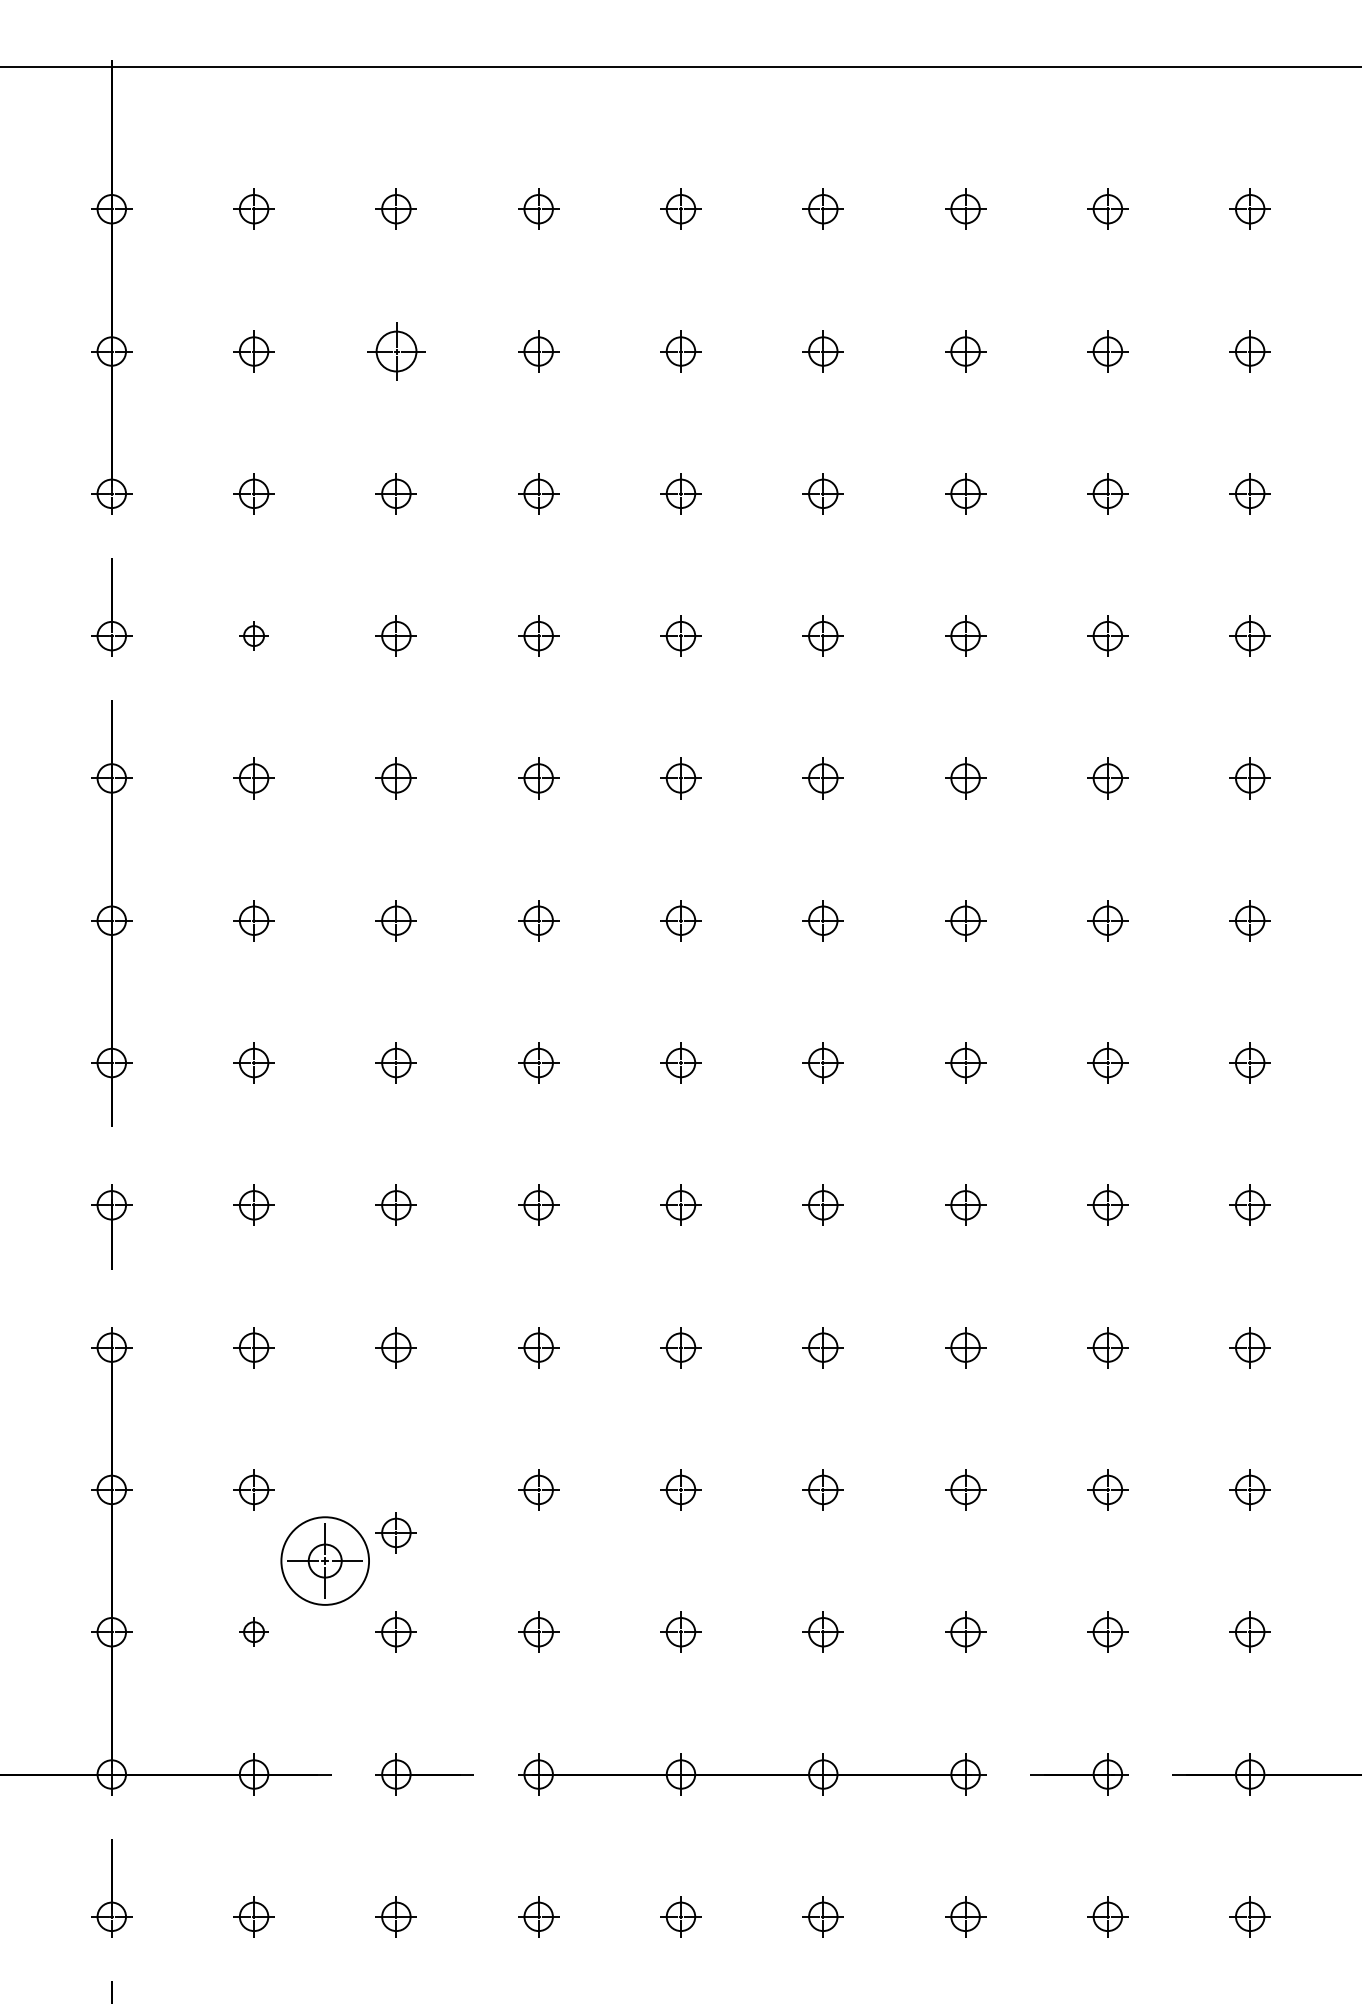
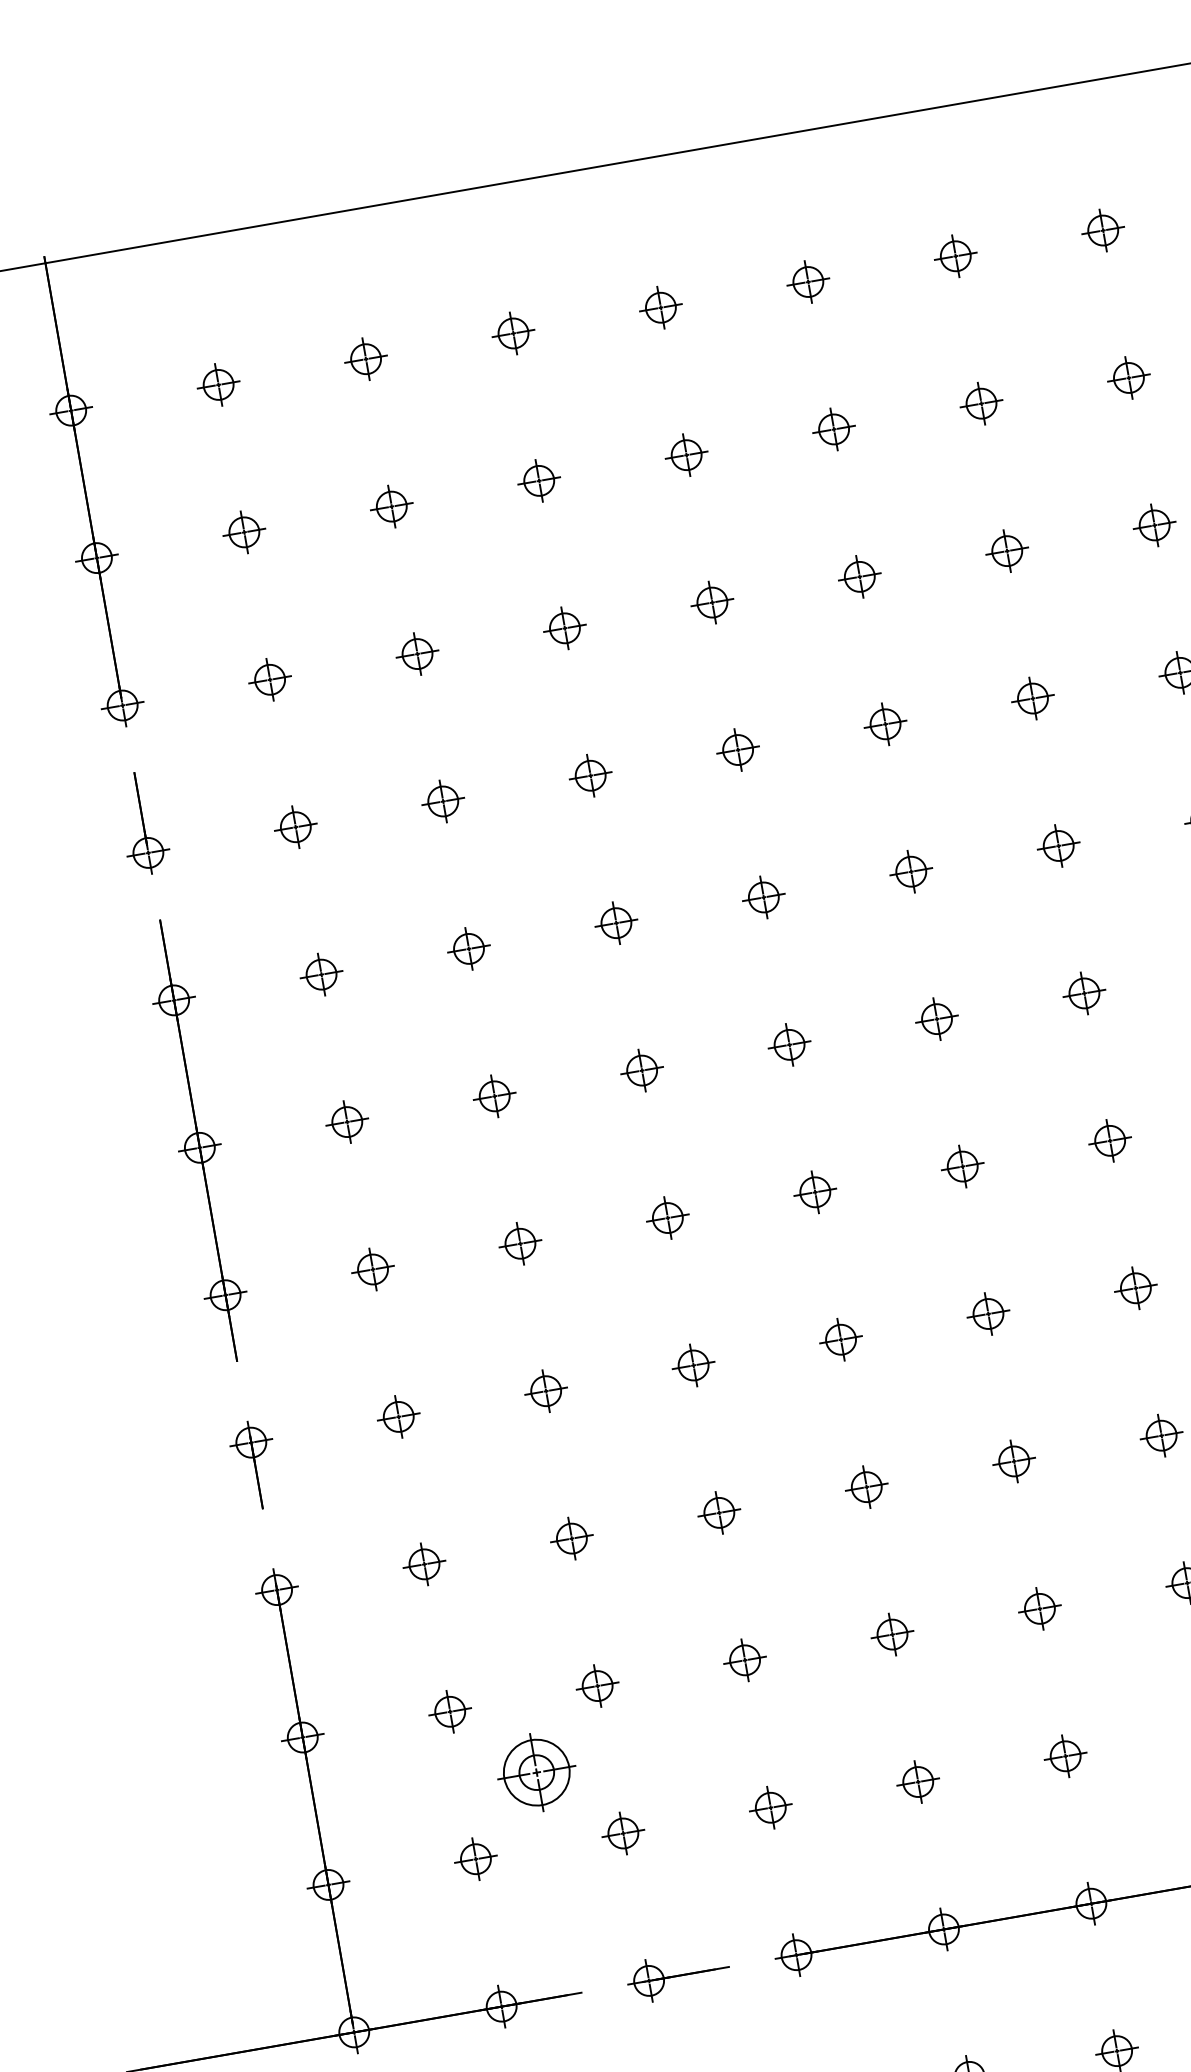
part: (395, 351) -> (390, 506), size x0.71
part: (253, 635) -> (295, 826), size x1.43
part: (395, 1532) -> (596, 1685), moved
circle: (324, 1560) -> (535, 1772), size x0.71
part: (253, 1631) -> (475, 1858), size x1.43

